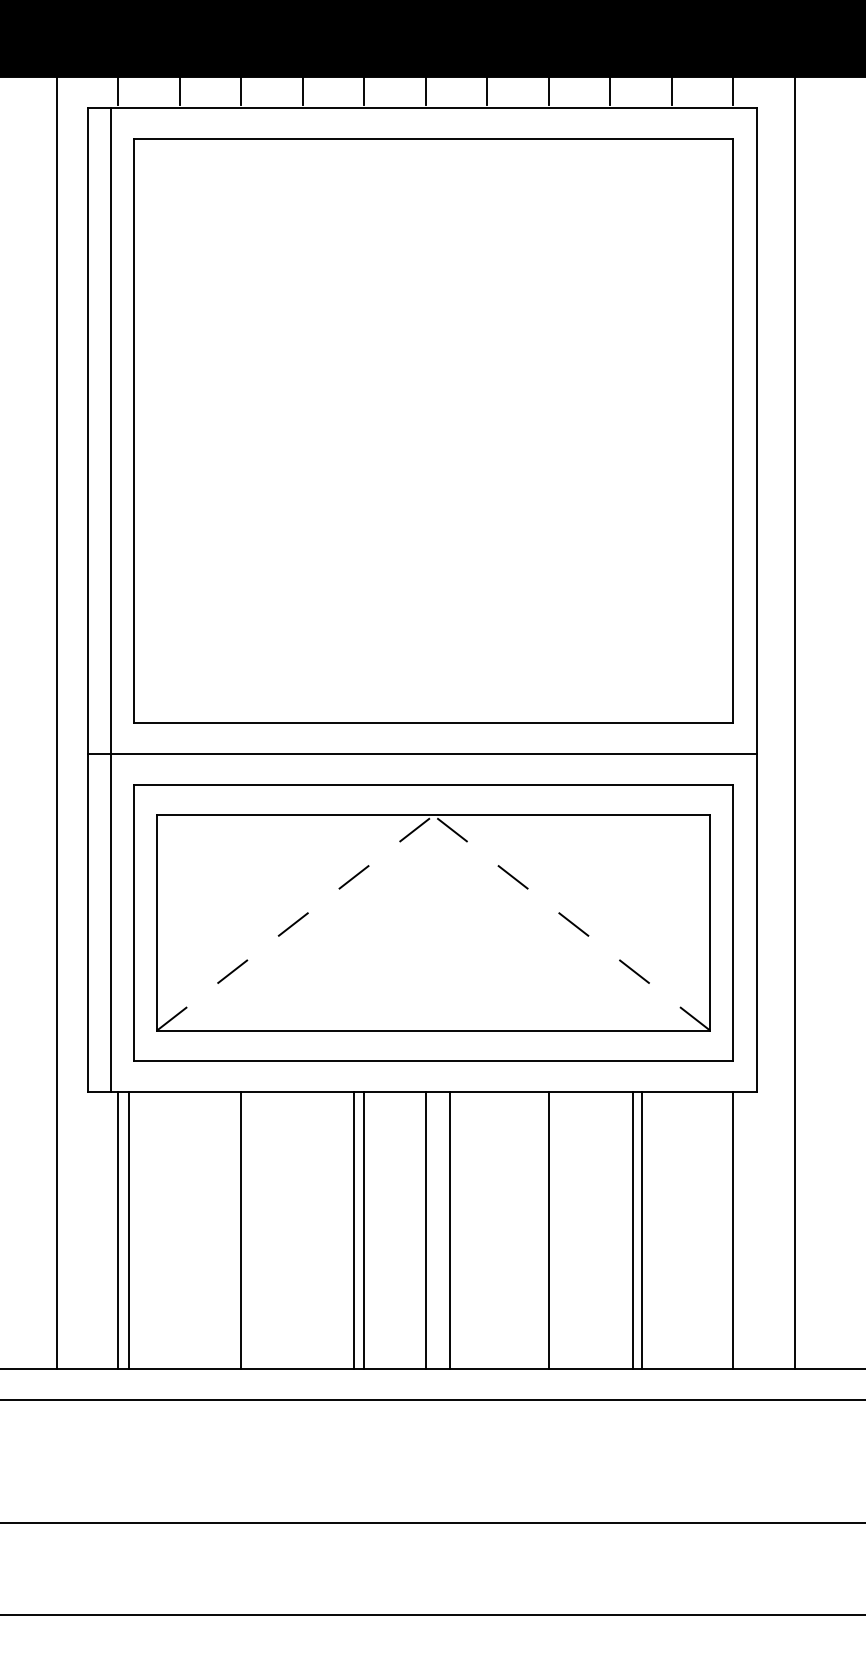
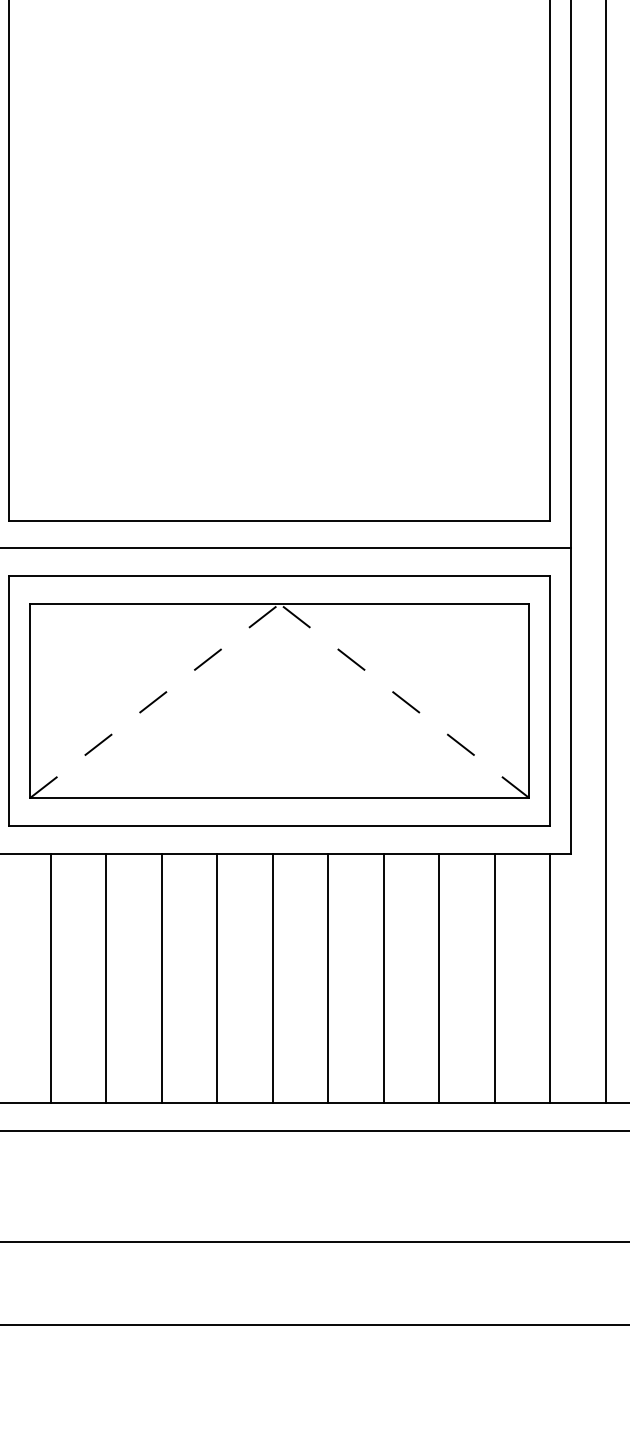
line: (128, 1230) -> (50, 978), moved
line: (353, 1230) -> (161, 978), moved
line: (450, 1230) -> (328, 978), moved
line: (632, 1230) -> (494, 978), moved
line: (642, 1230) -> (439, 978), moved

